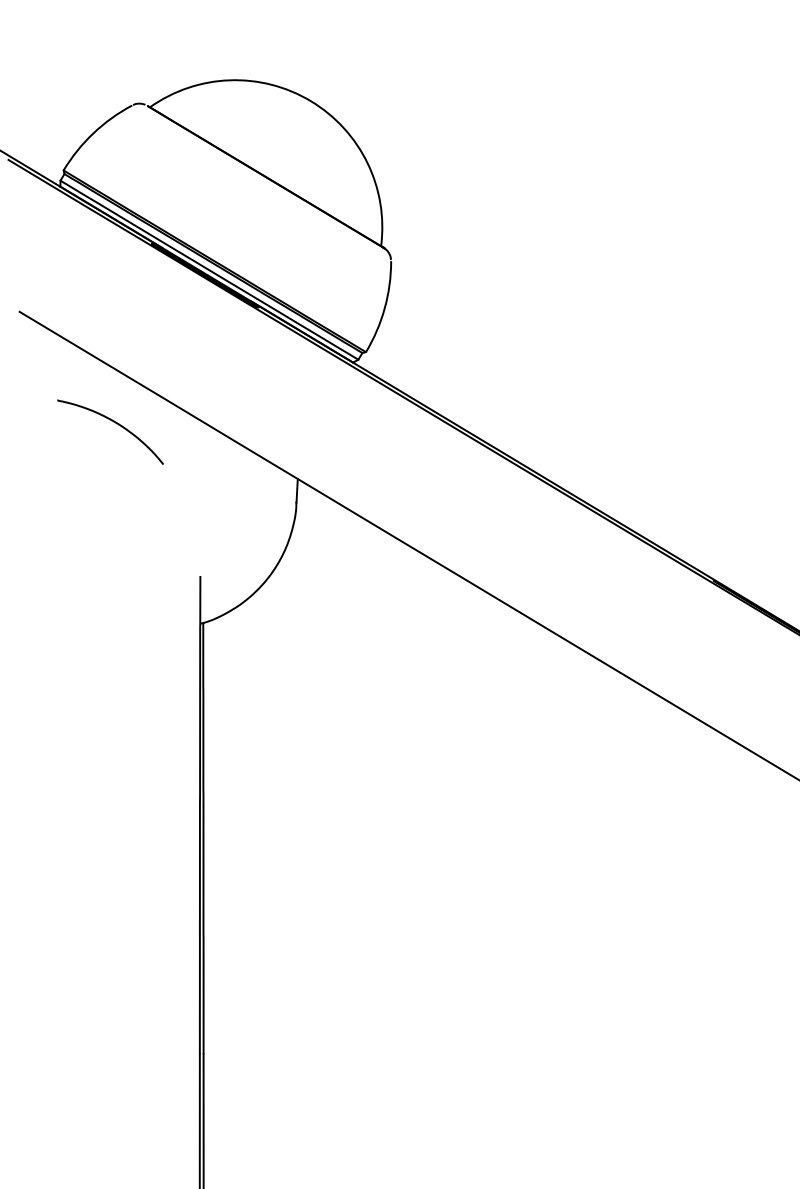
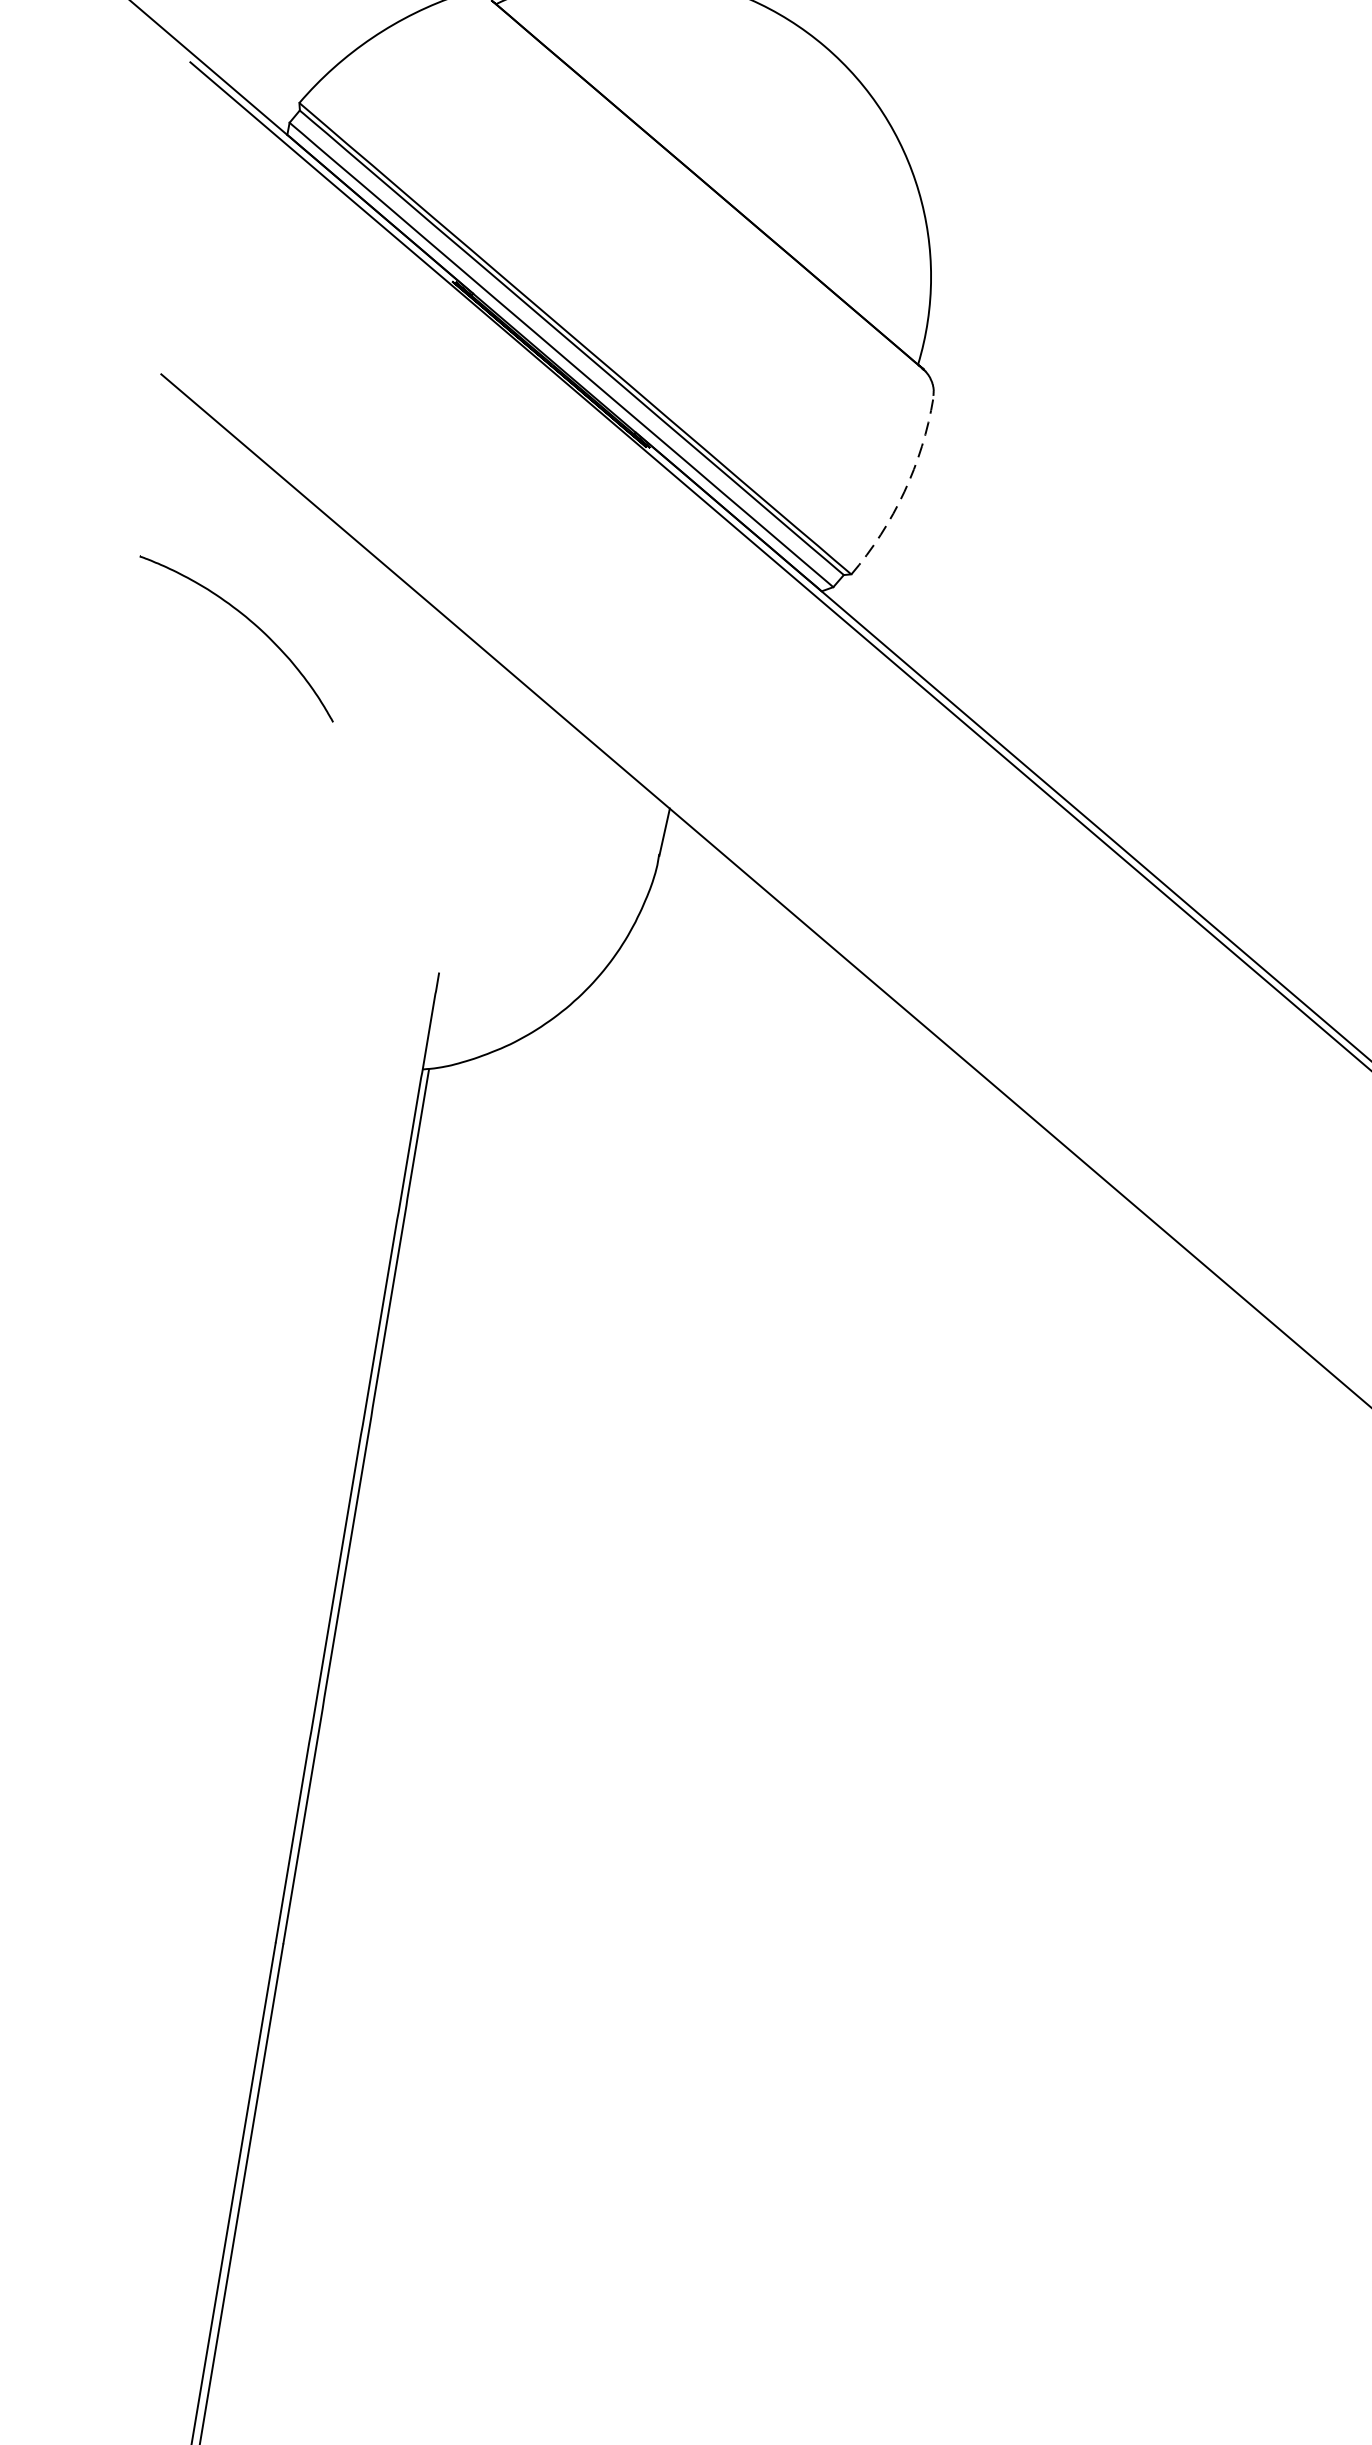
arc: (384, 308) -> (903, 492), solid -> dashed
curve: (116, 424) -> (251, 624), moved

